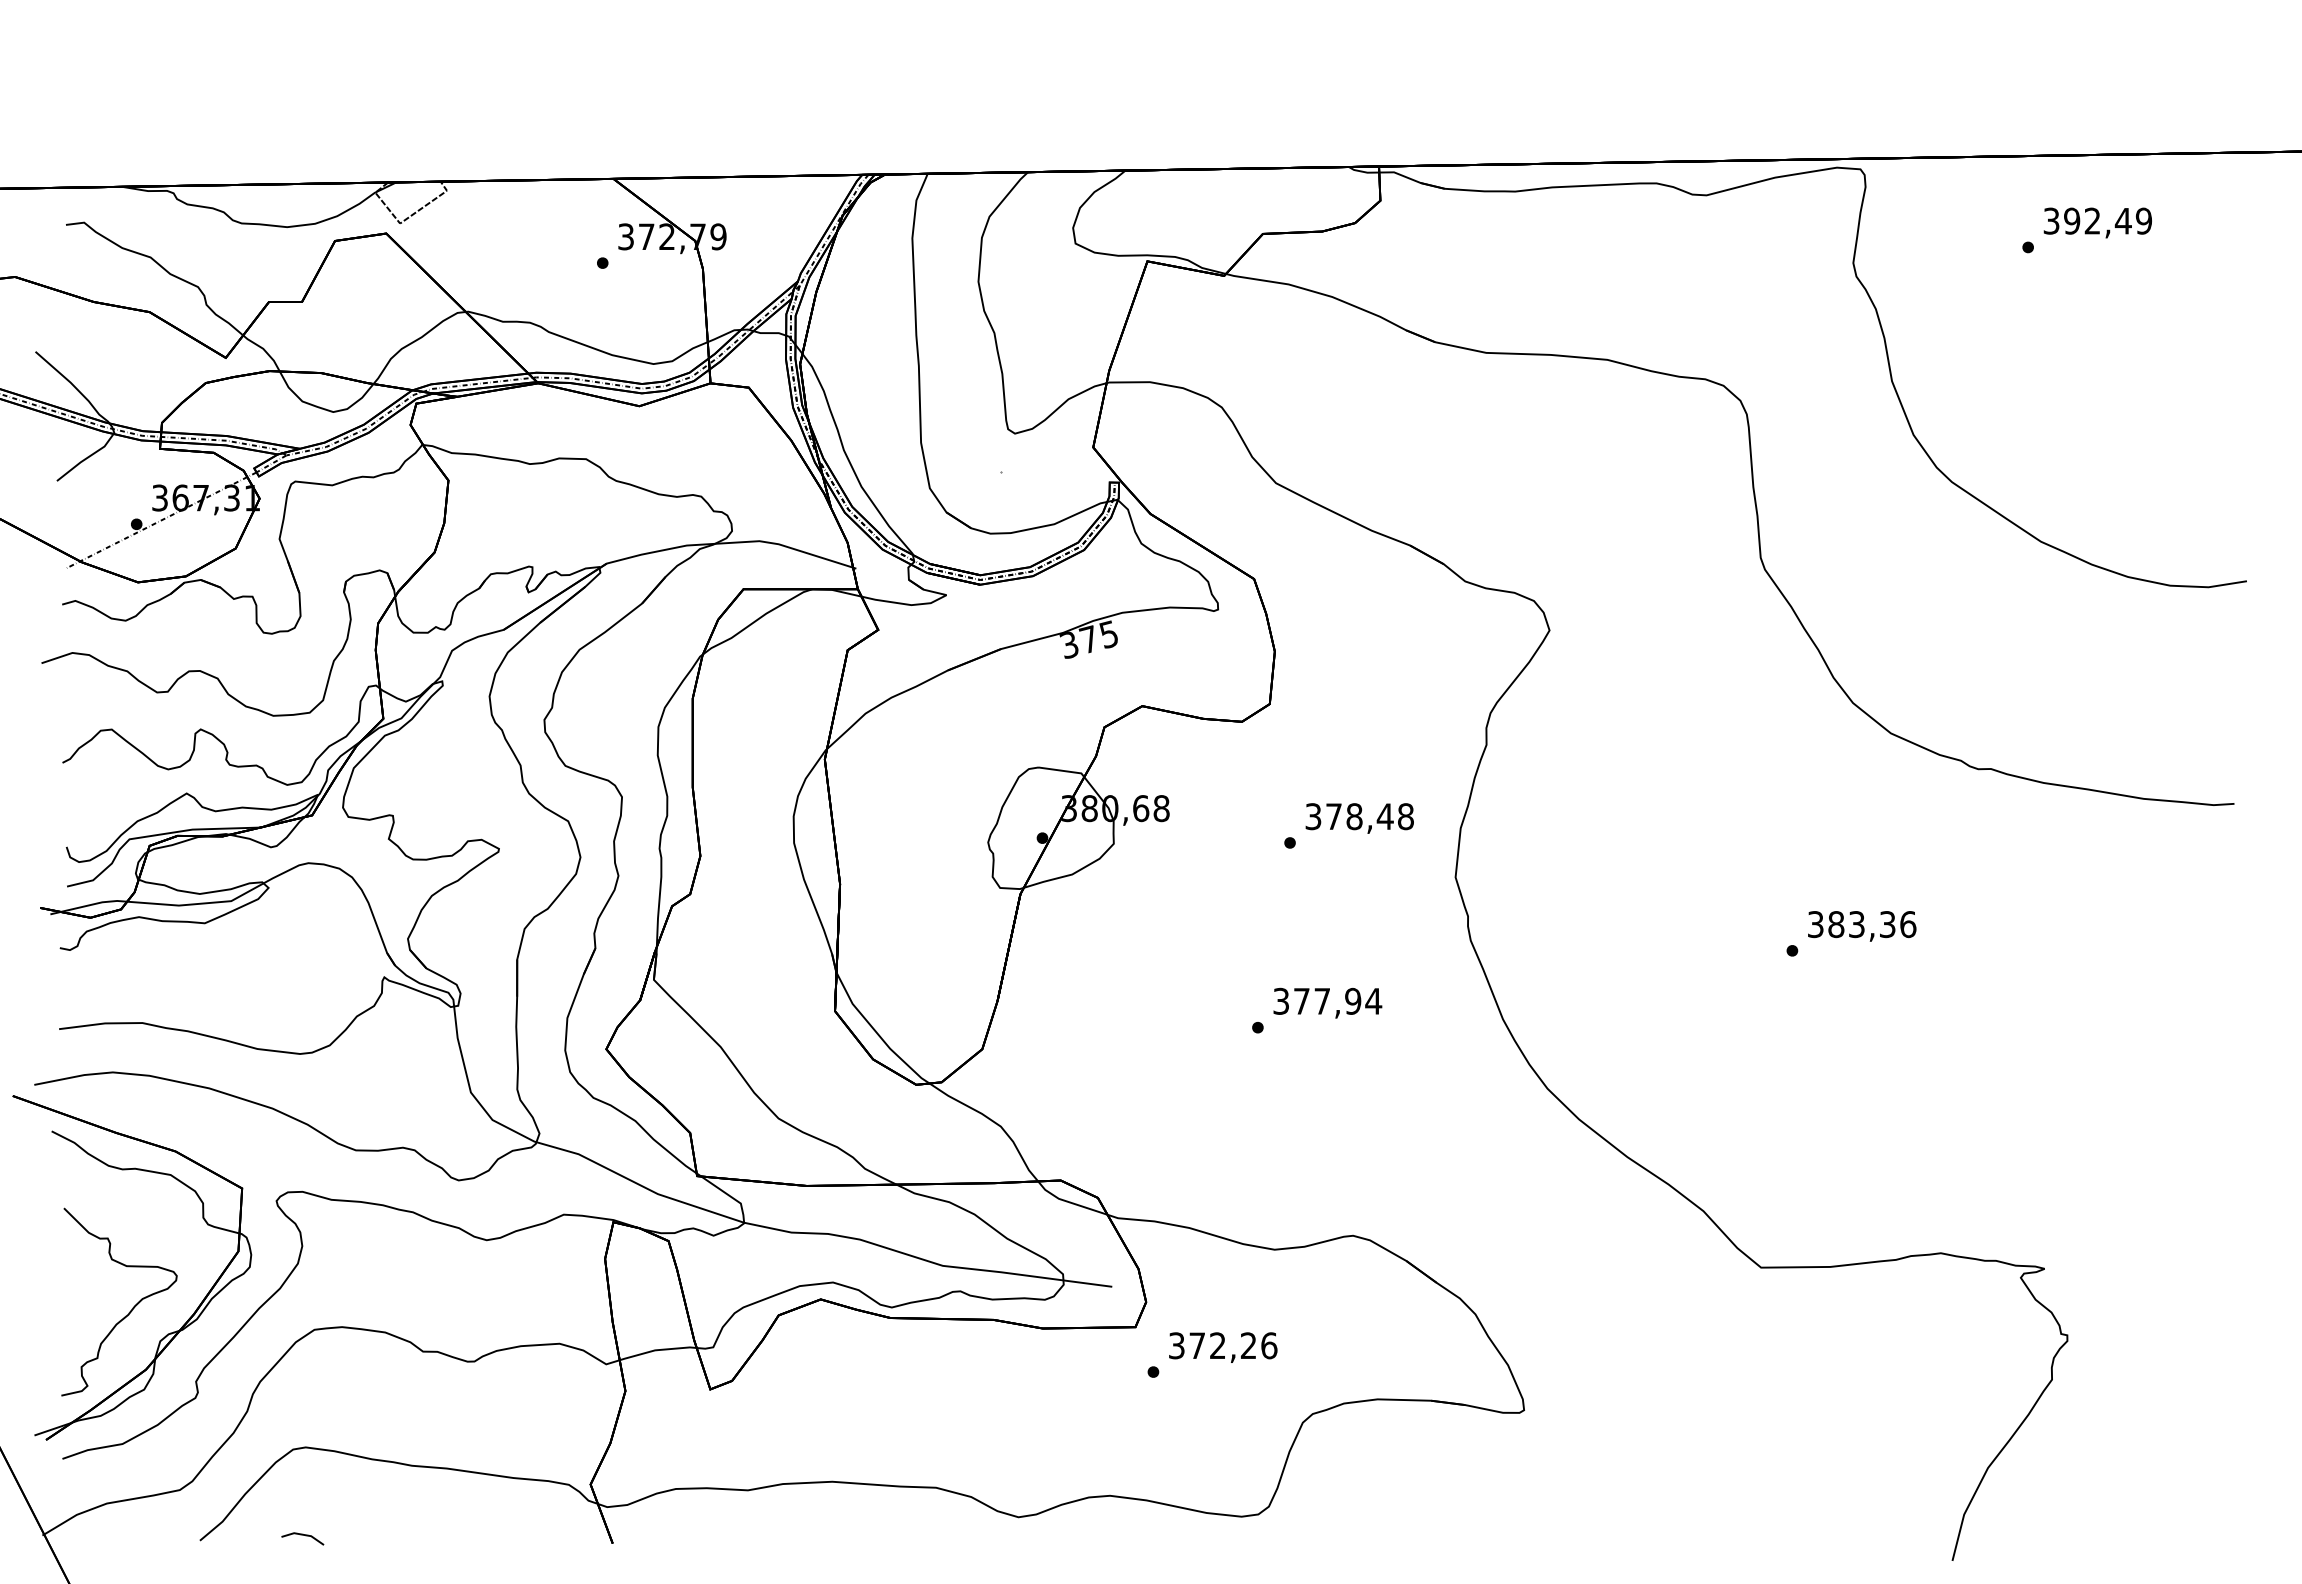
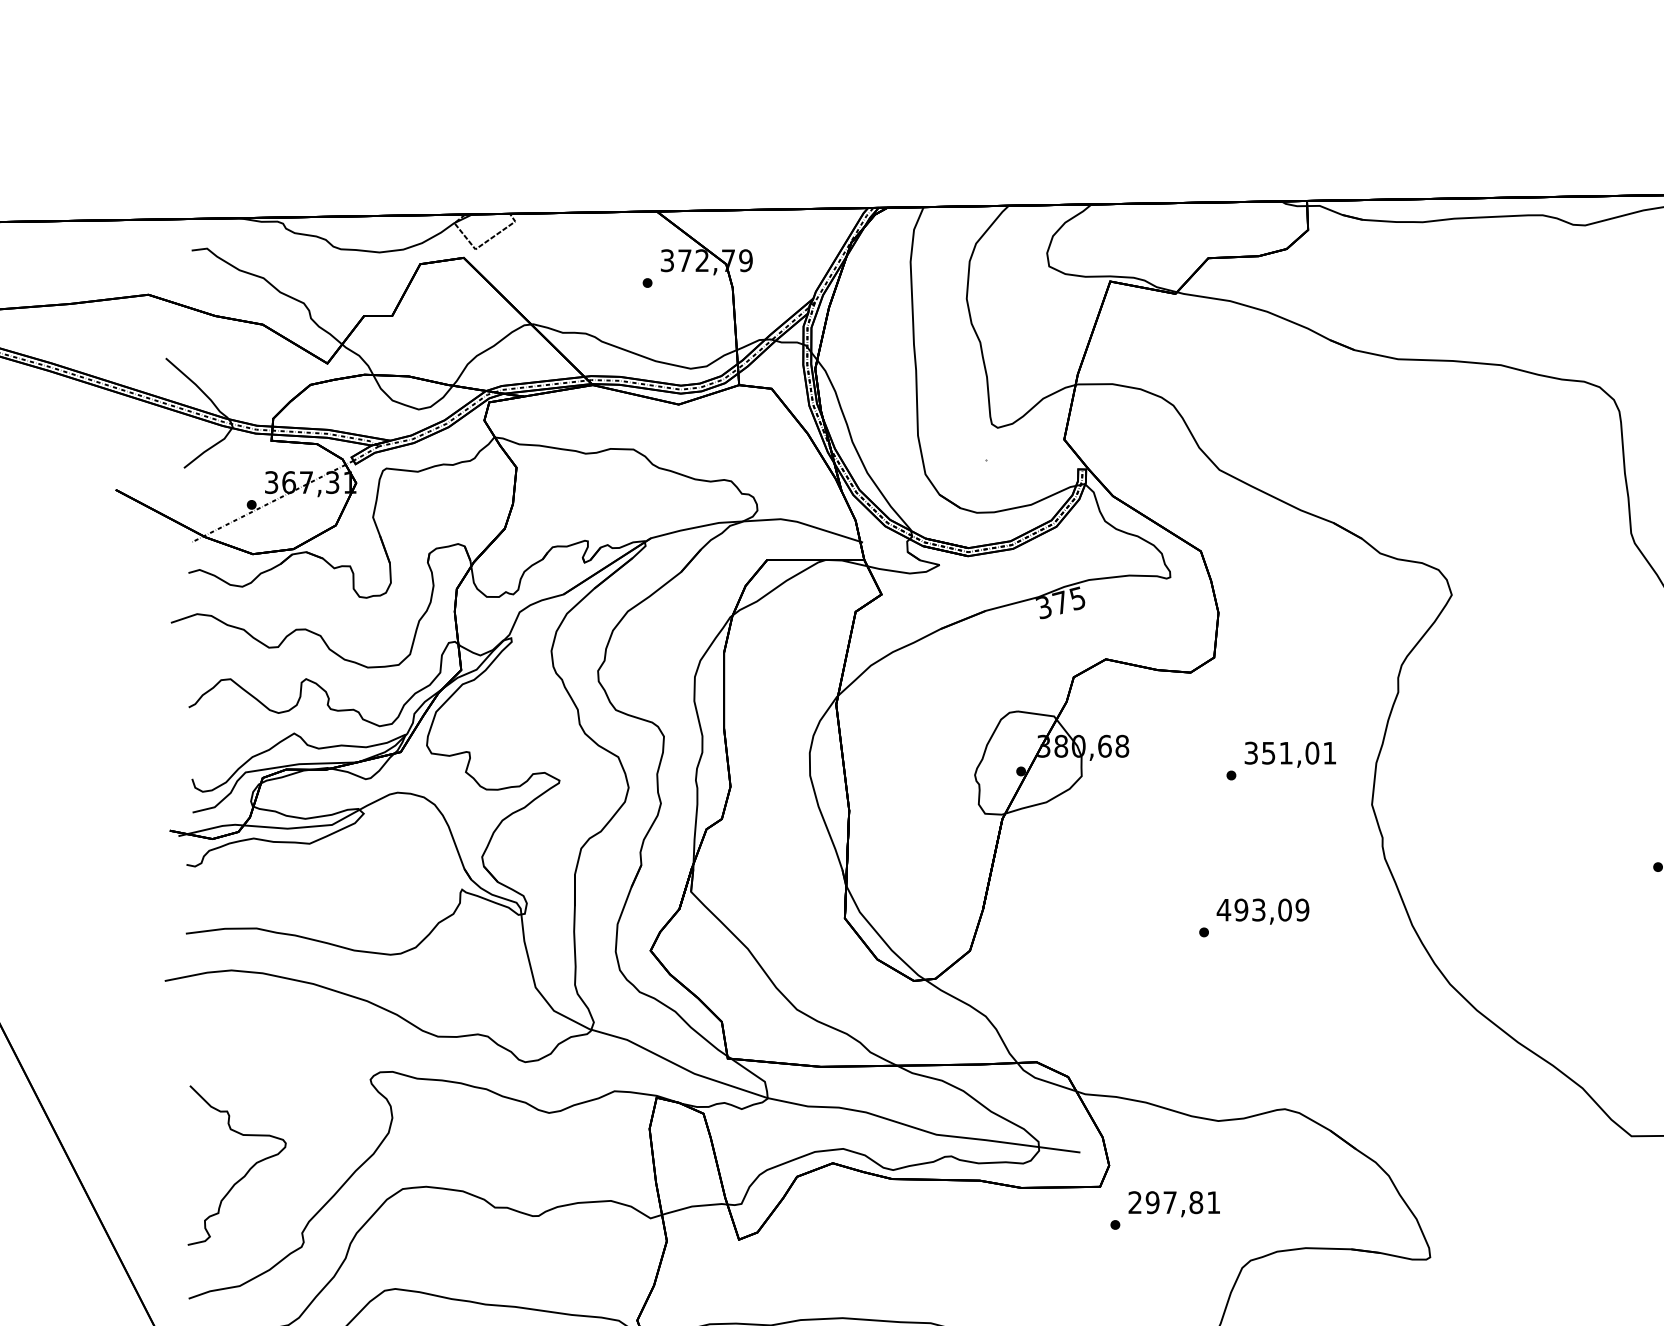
text: (1369, 816) -> (1298, 753), 378,48 -> 351,01
text: (1327, 1000) -> (1263, 909), 377,94 -> 493,09
part: (166, 1334) -> (277, 1193), removed
text: (1223, 1345) -> (1174, 1202), 372,26 -> 297,81

